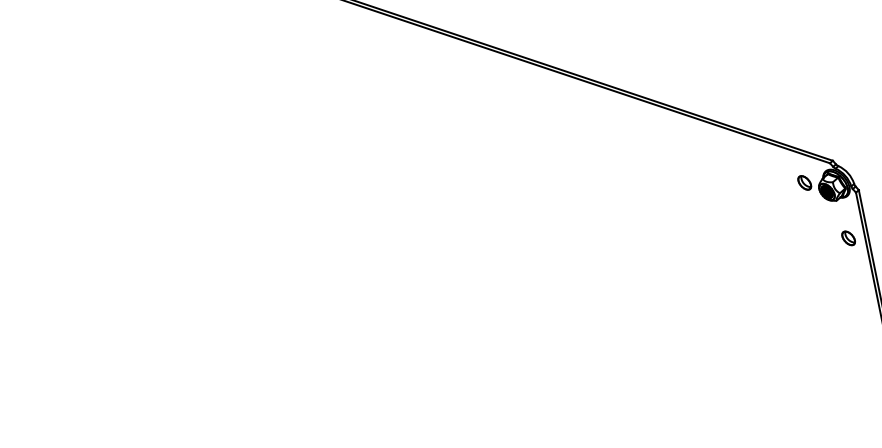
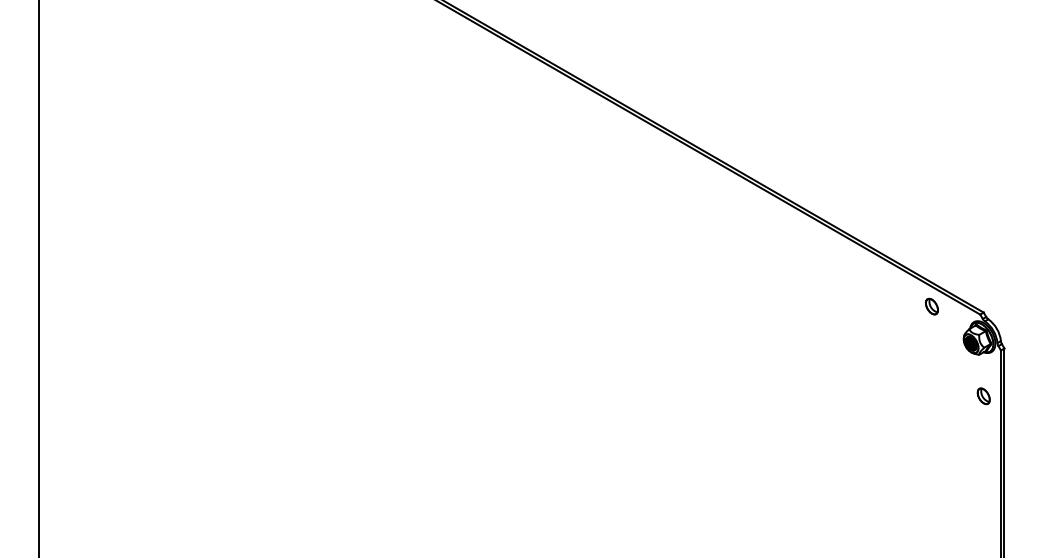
part: (804, 182) -> (931, 306), moved

